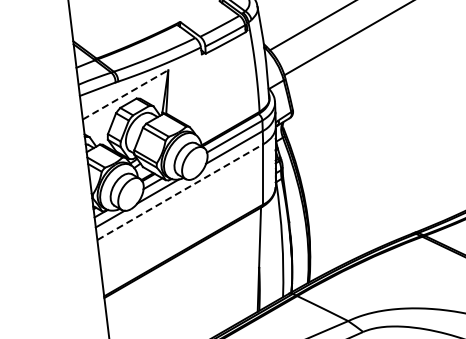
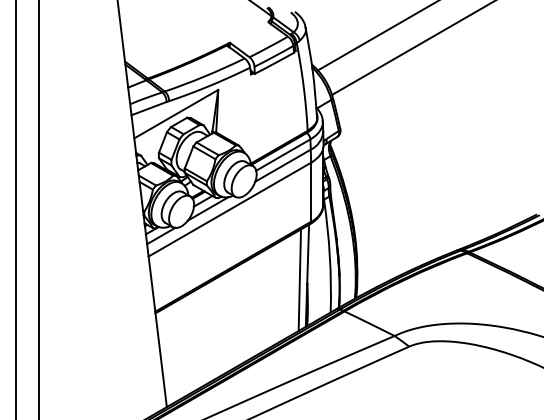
line: (125, 94) -> (176, 113), dashed -> solid
line: (179, 192) -> (229, 209), dashed -> solid
line: (251, 264) -> (299, 280), added

